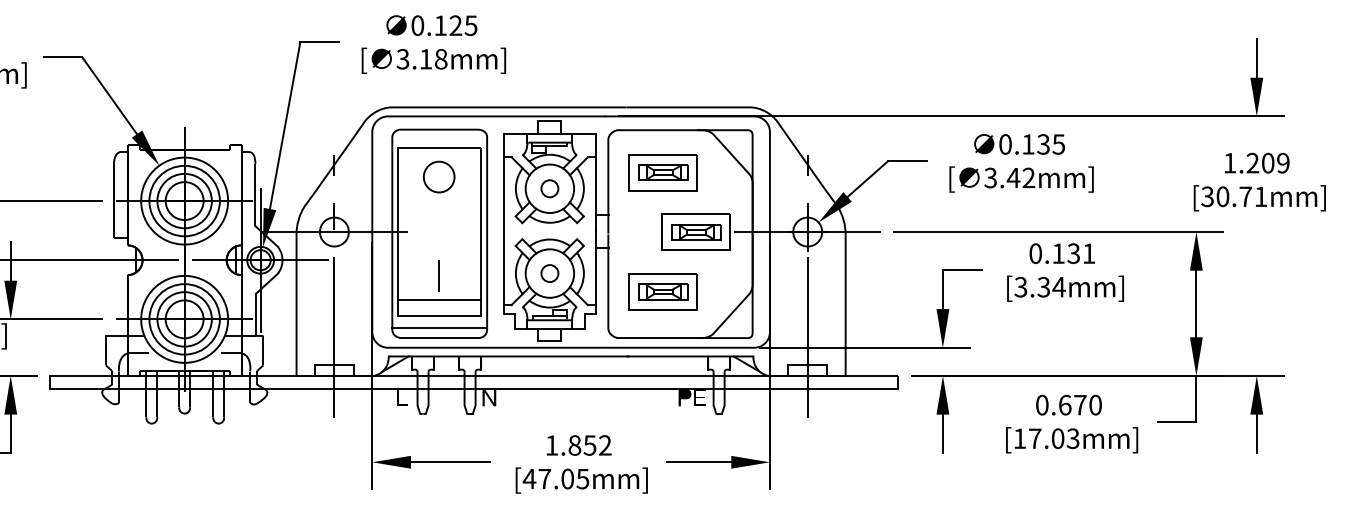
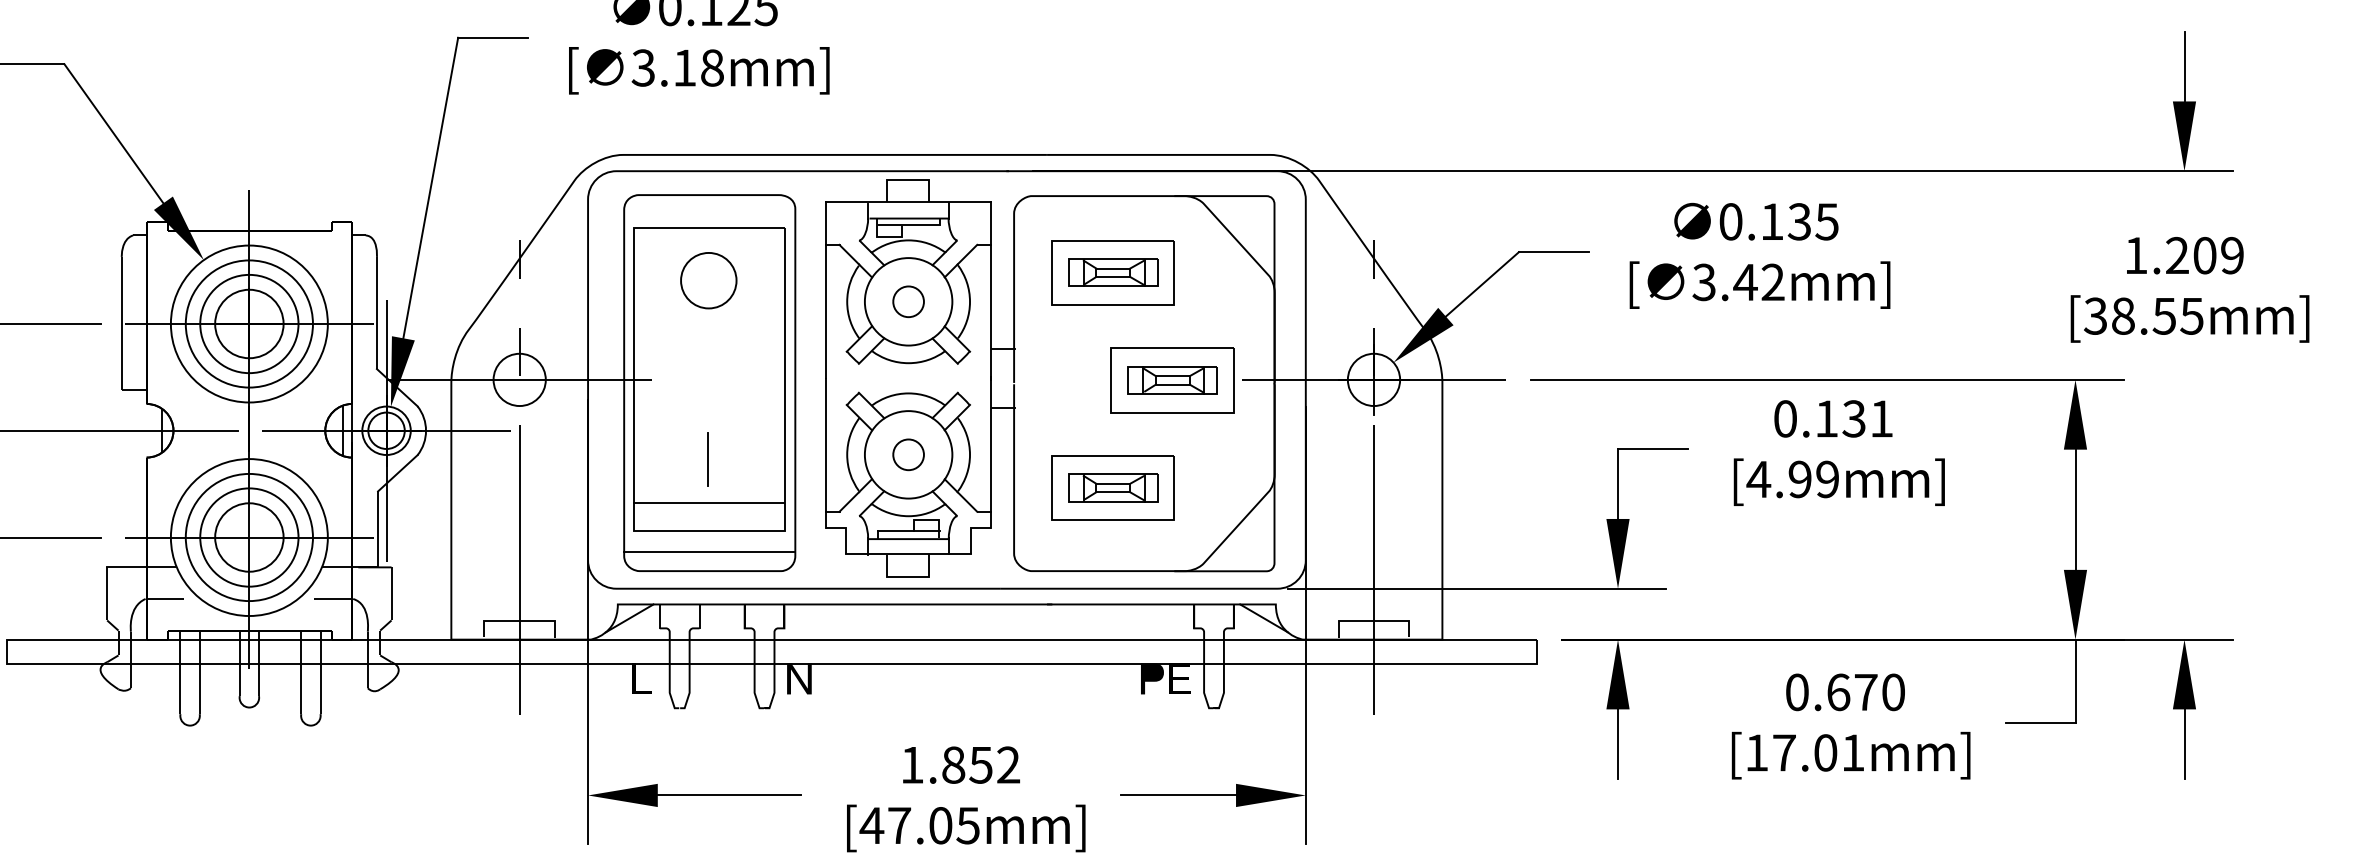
text: (1241, 196) -> (2156, 315), [30.71mm] -> [38.55mm]
text: (1039, 286) -> (1792, 478), [3.34mm] -> [4.99mm]
text: (1072, 438) -> (1851, 752), [17.03mm] -> [17.01mm]

